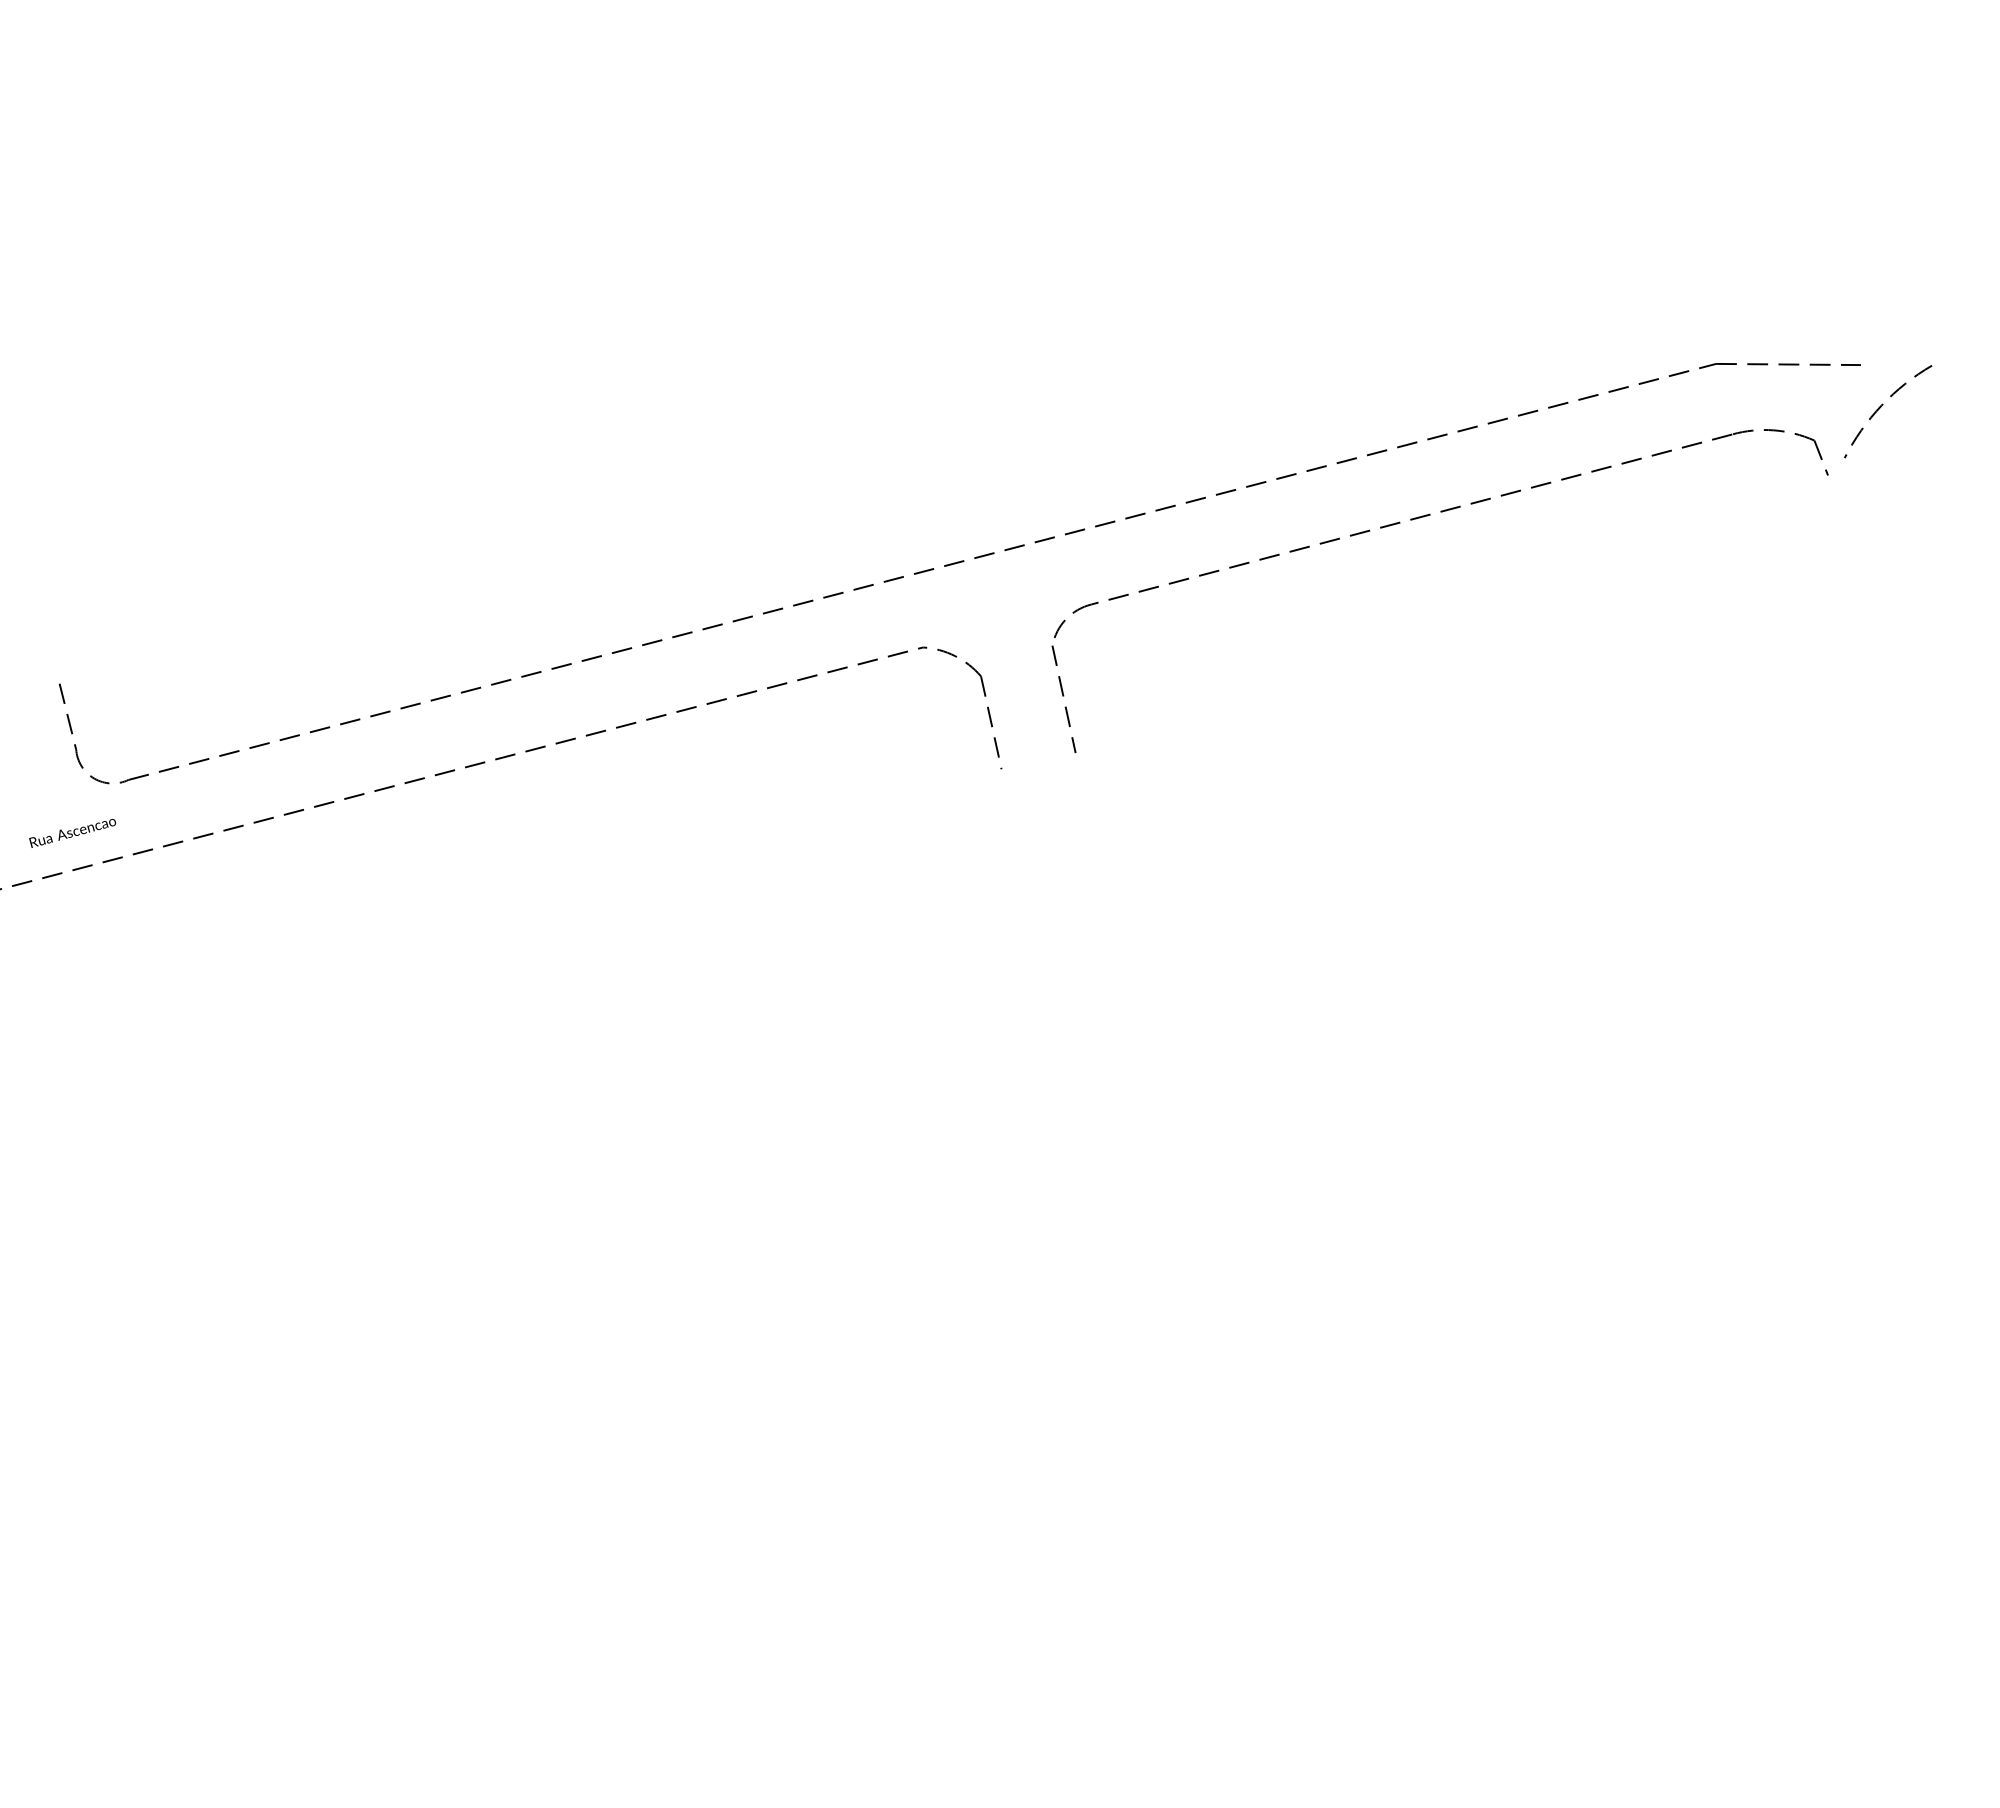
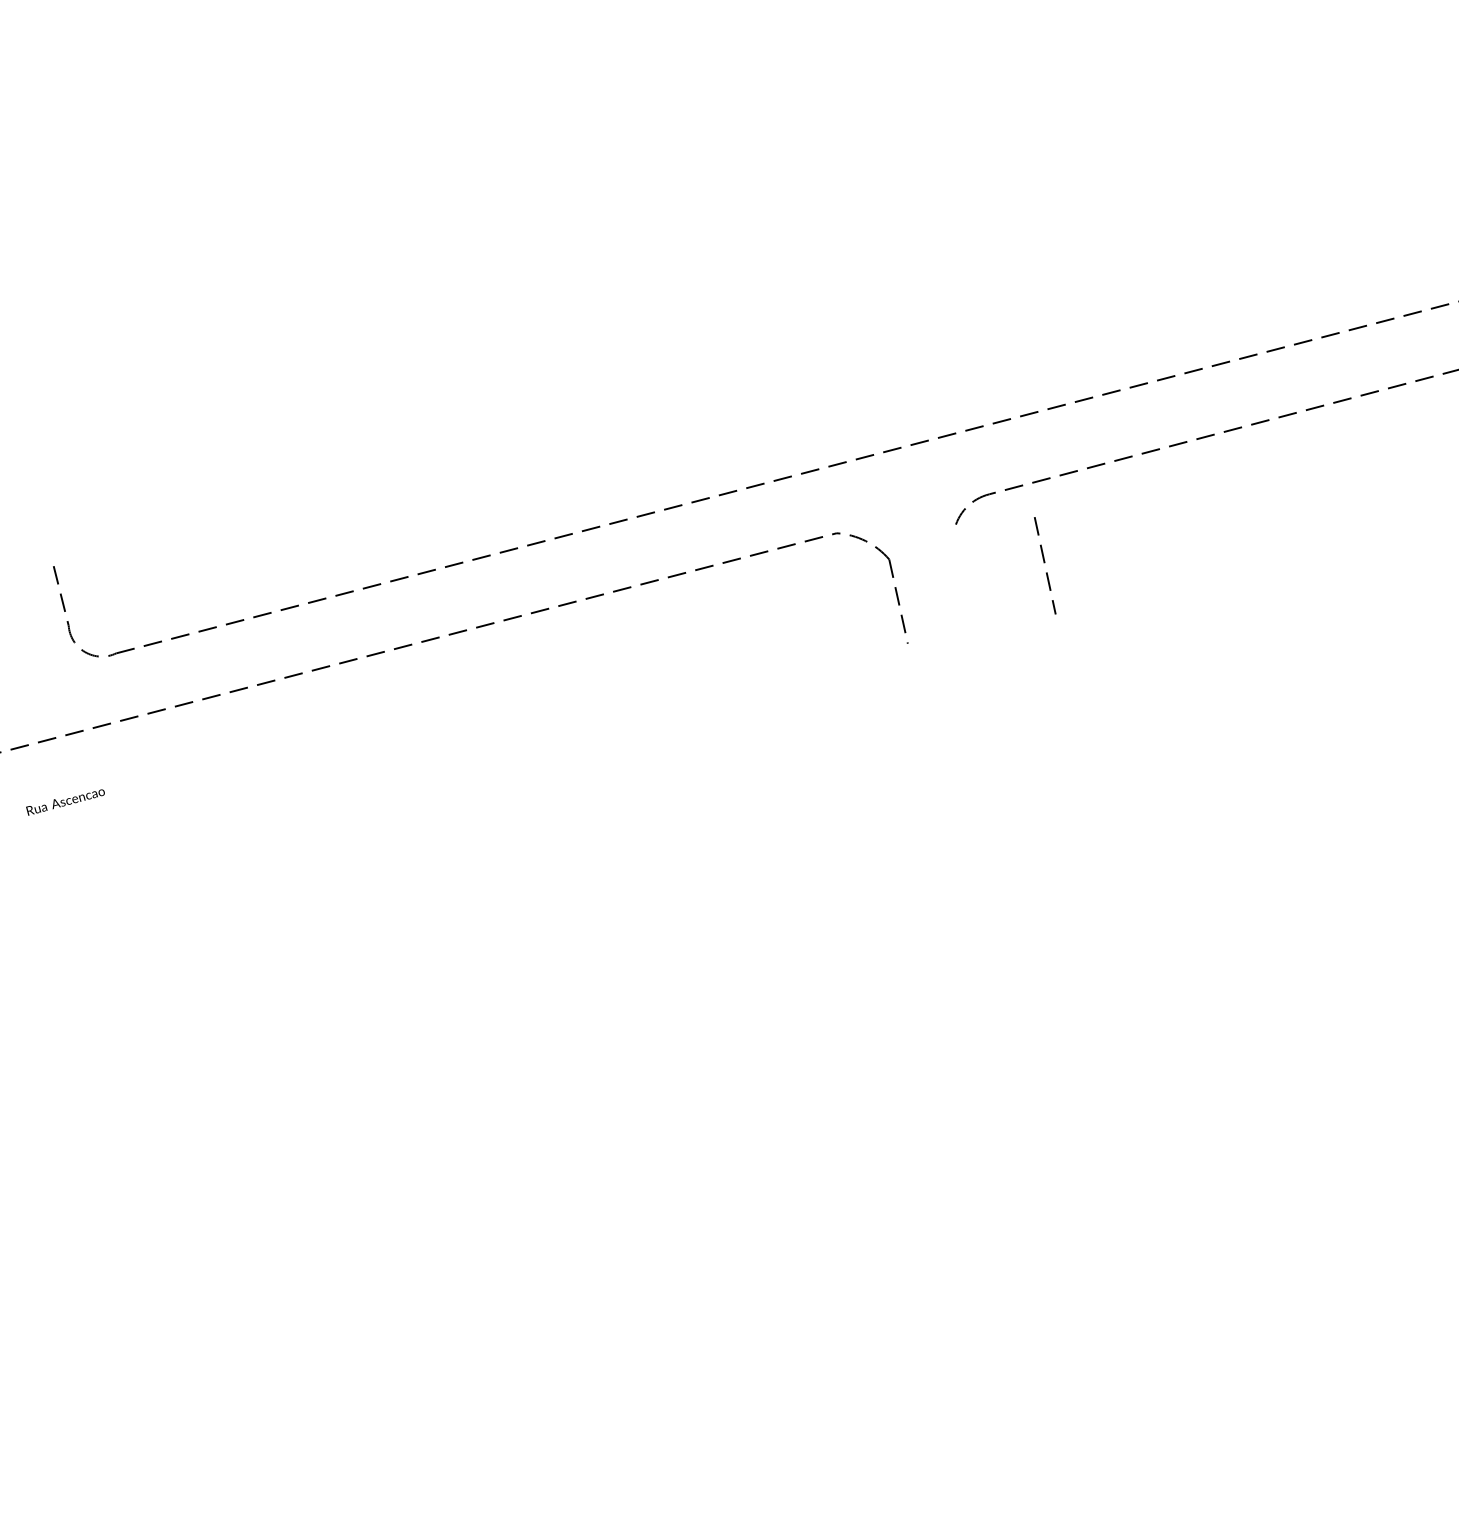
line: (1063, 696) -> (1044, 563), moved
text: (72, 833) -> (65, 802), moved

